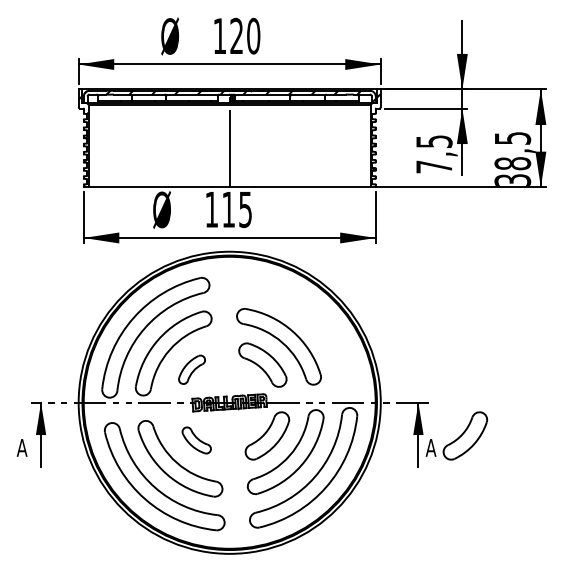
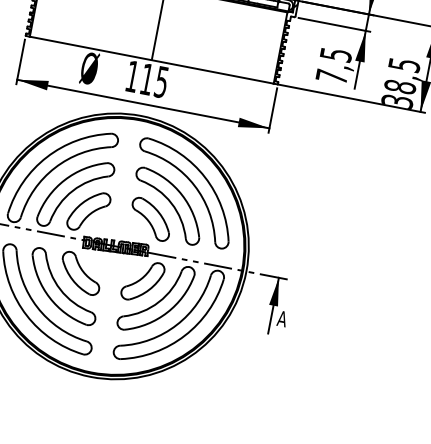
part: (303, 318) -> (193, 185), added
part: (191, 369) -> (88, 211), size x1.67
part: (465, 435) -> (314, 313), removed
part: (196, 440) -> (80, 273), size x1.67

